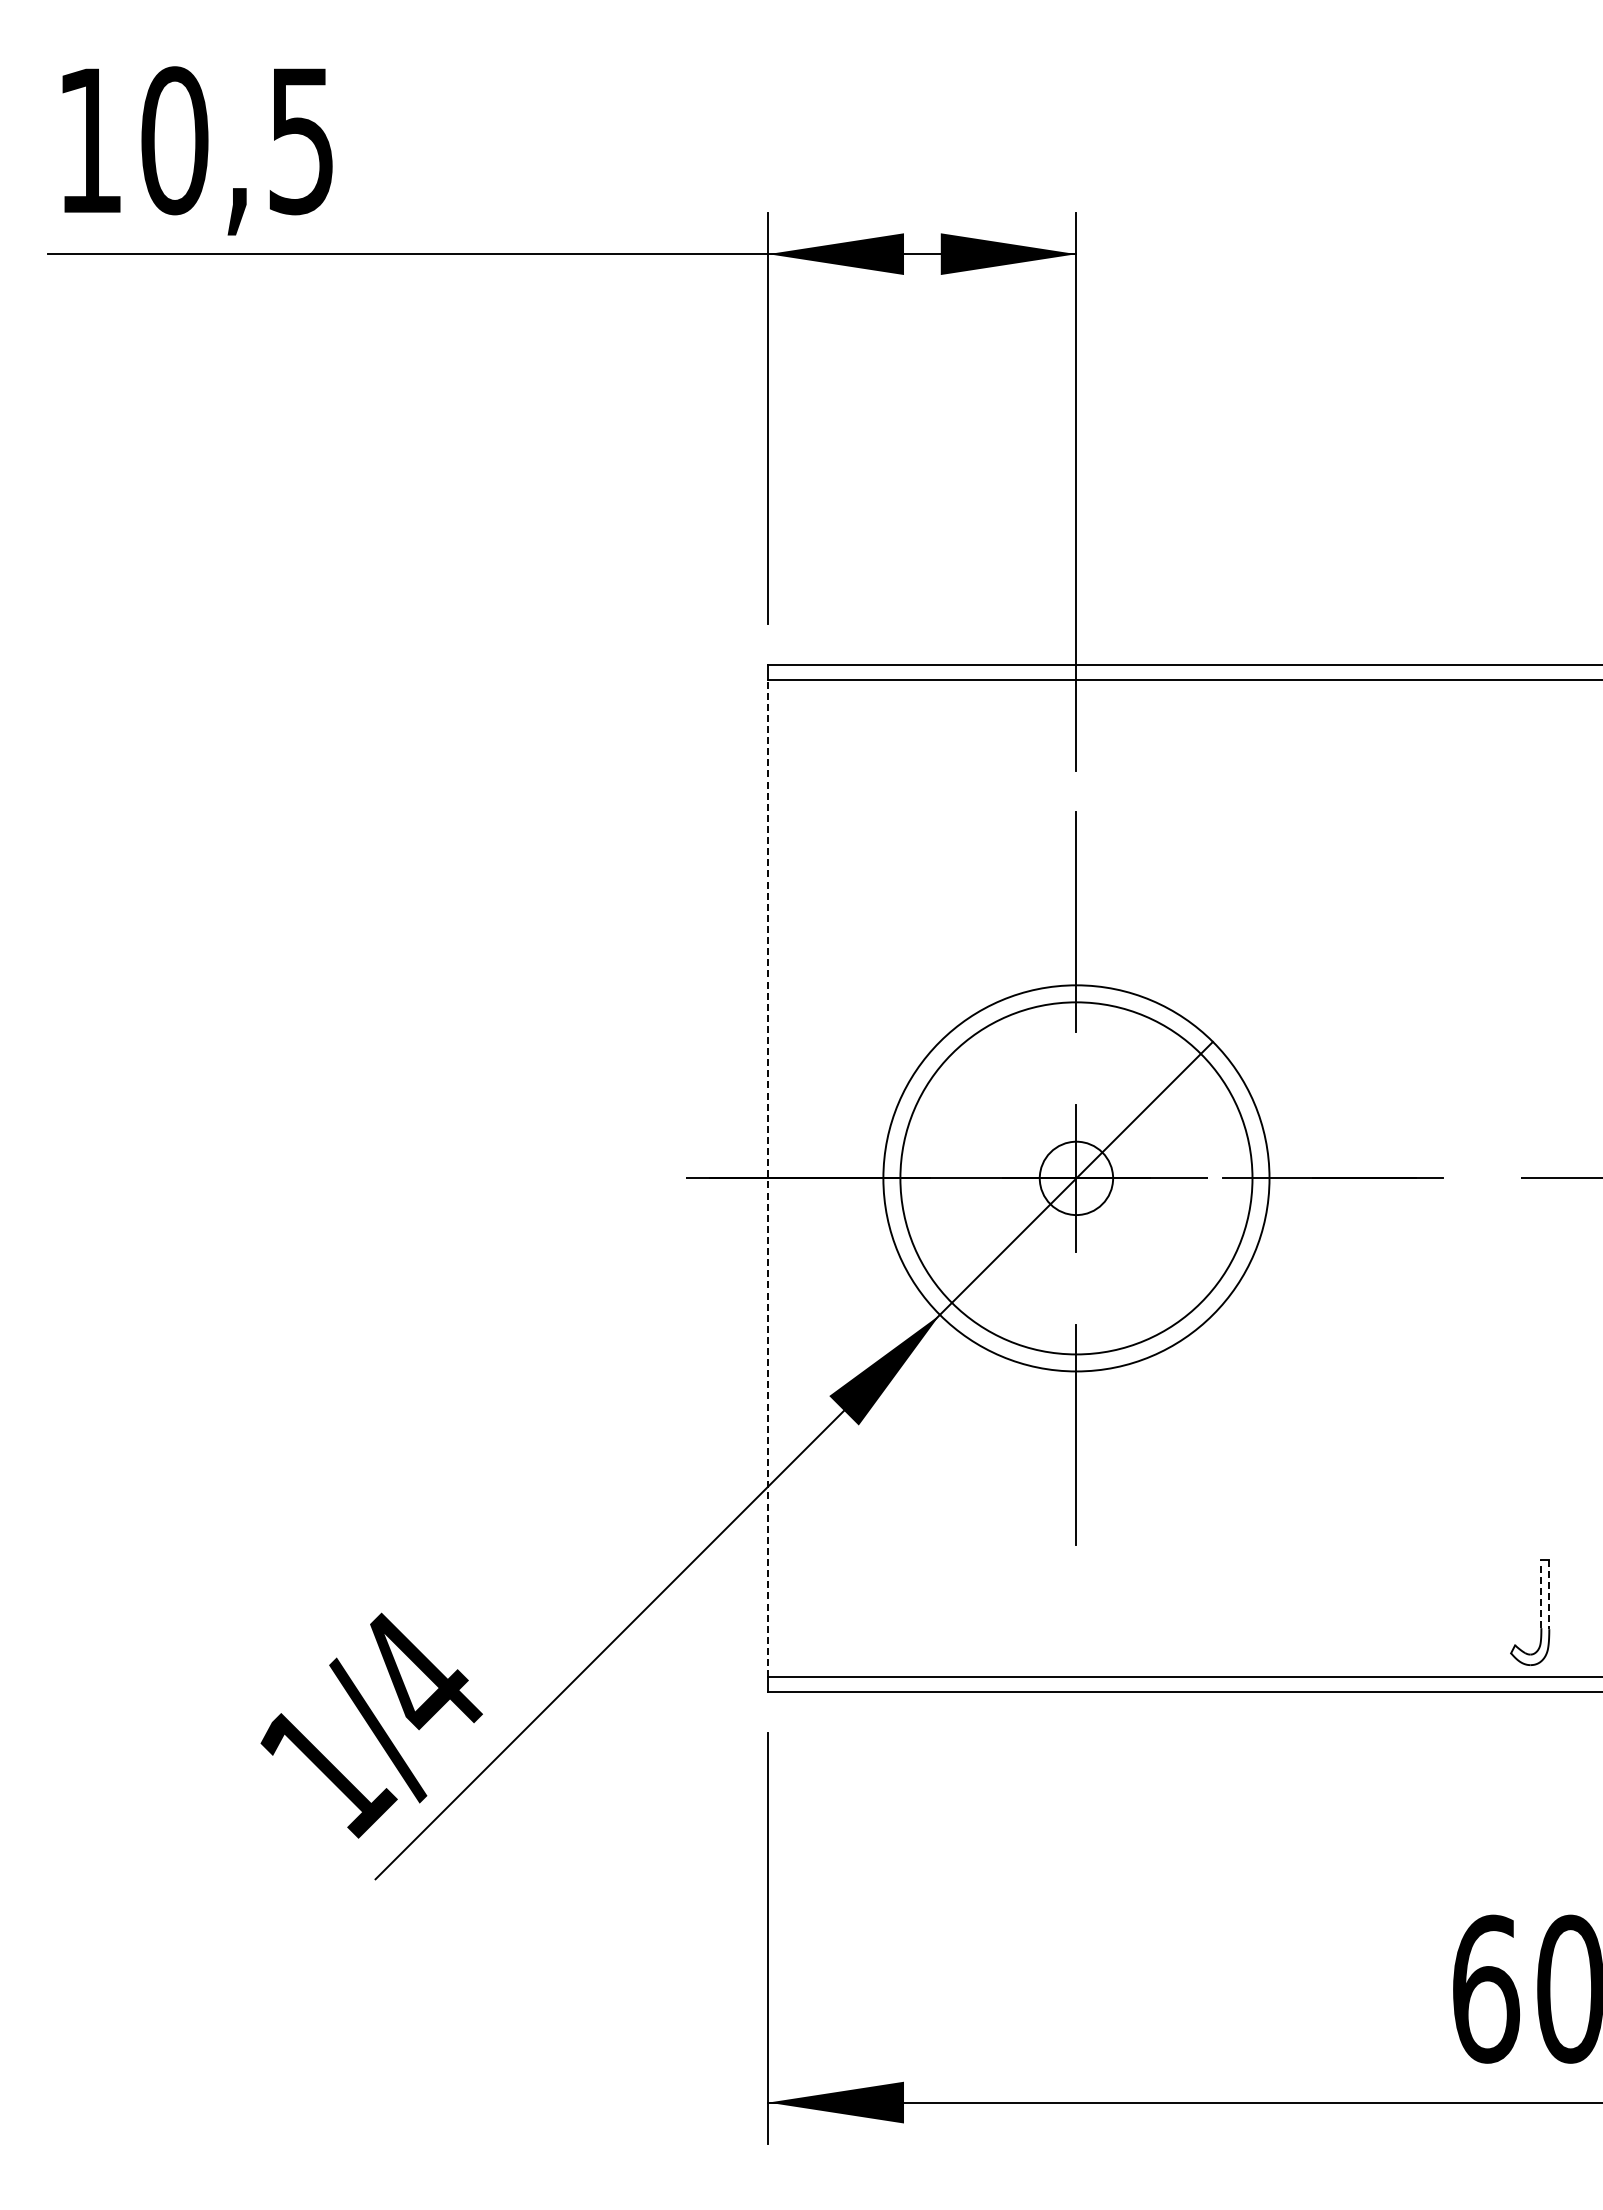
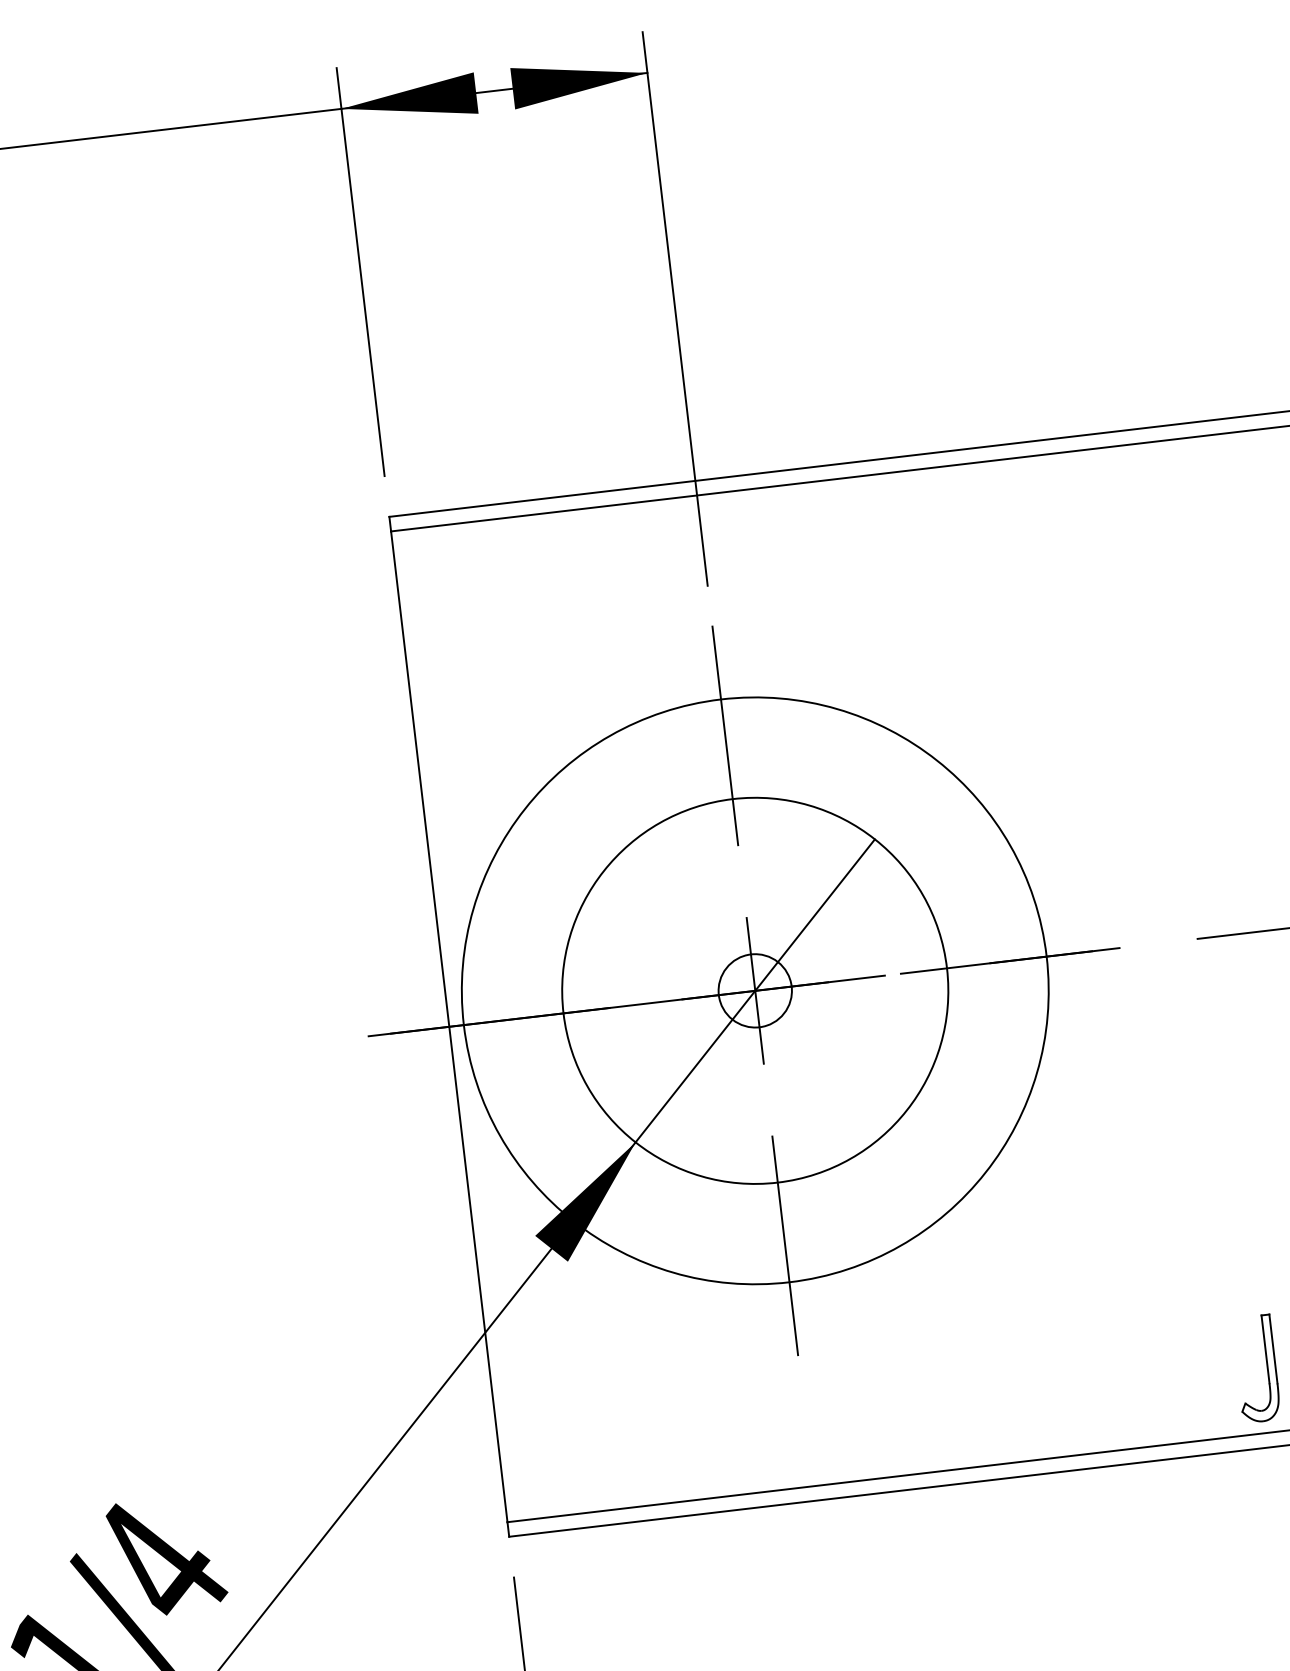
circle: (1076, 1177) -> (755, 989), size x1.67
line: (768, 1178) -> (449, 1026), dashed -> solid
line: (1541, 1593) -> (1265, 1348), dashed -> solid
line: (1549, 1594) -> (1273, 1348), dashed -> solid

